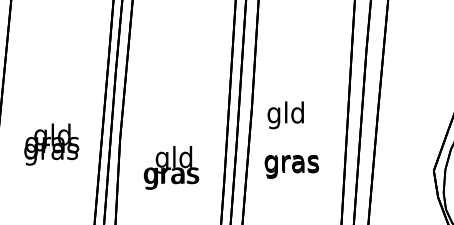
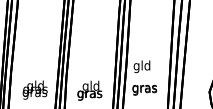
text: (50, 143) -> (34, 89), moved

